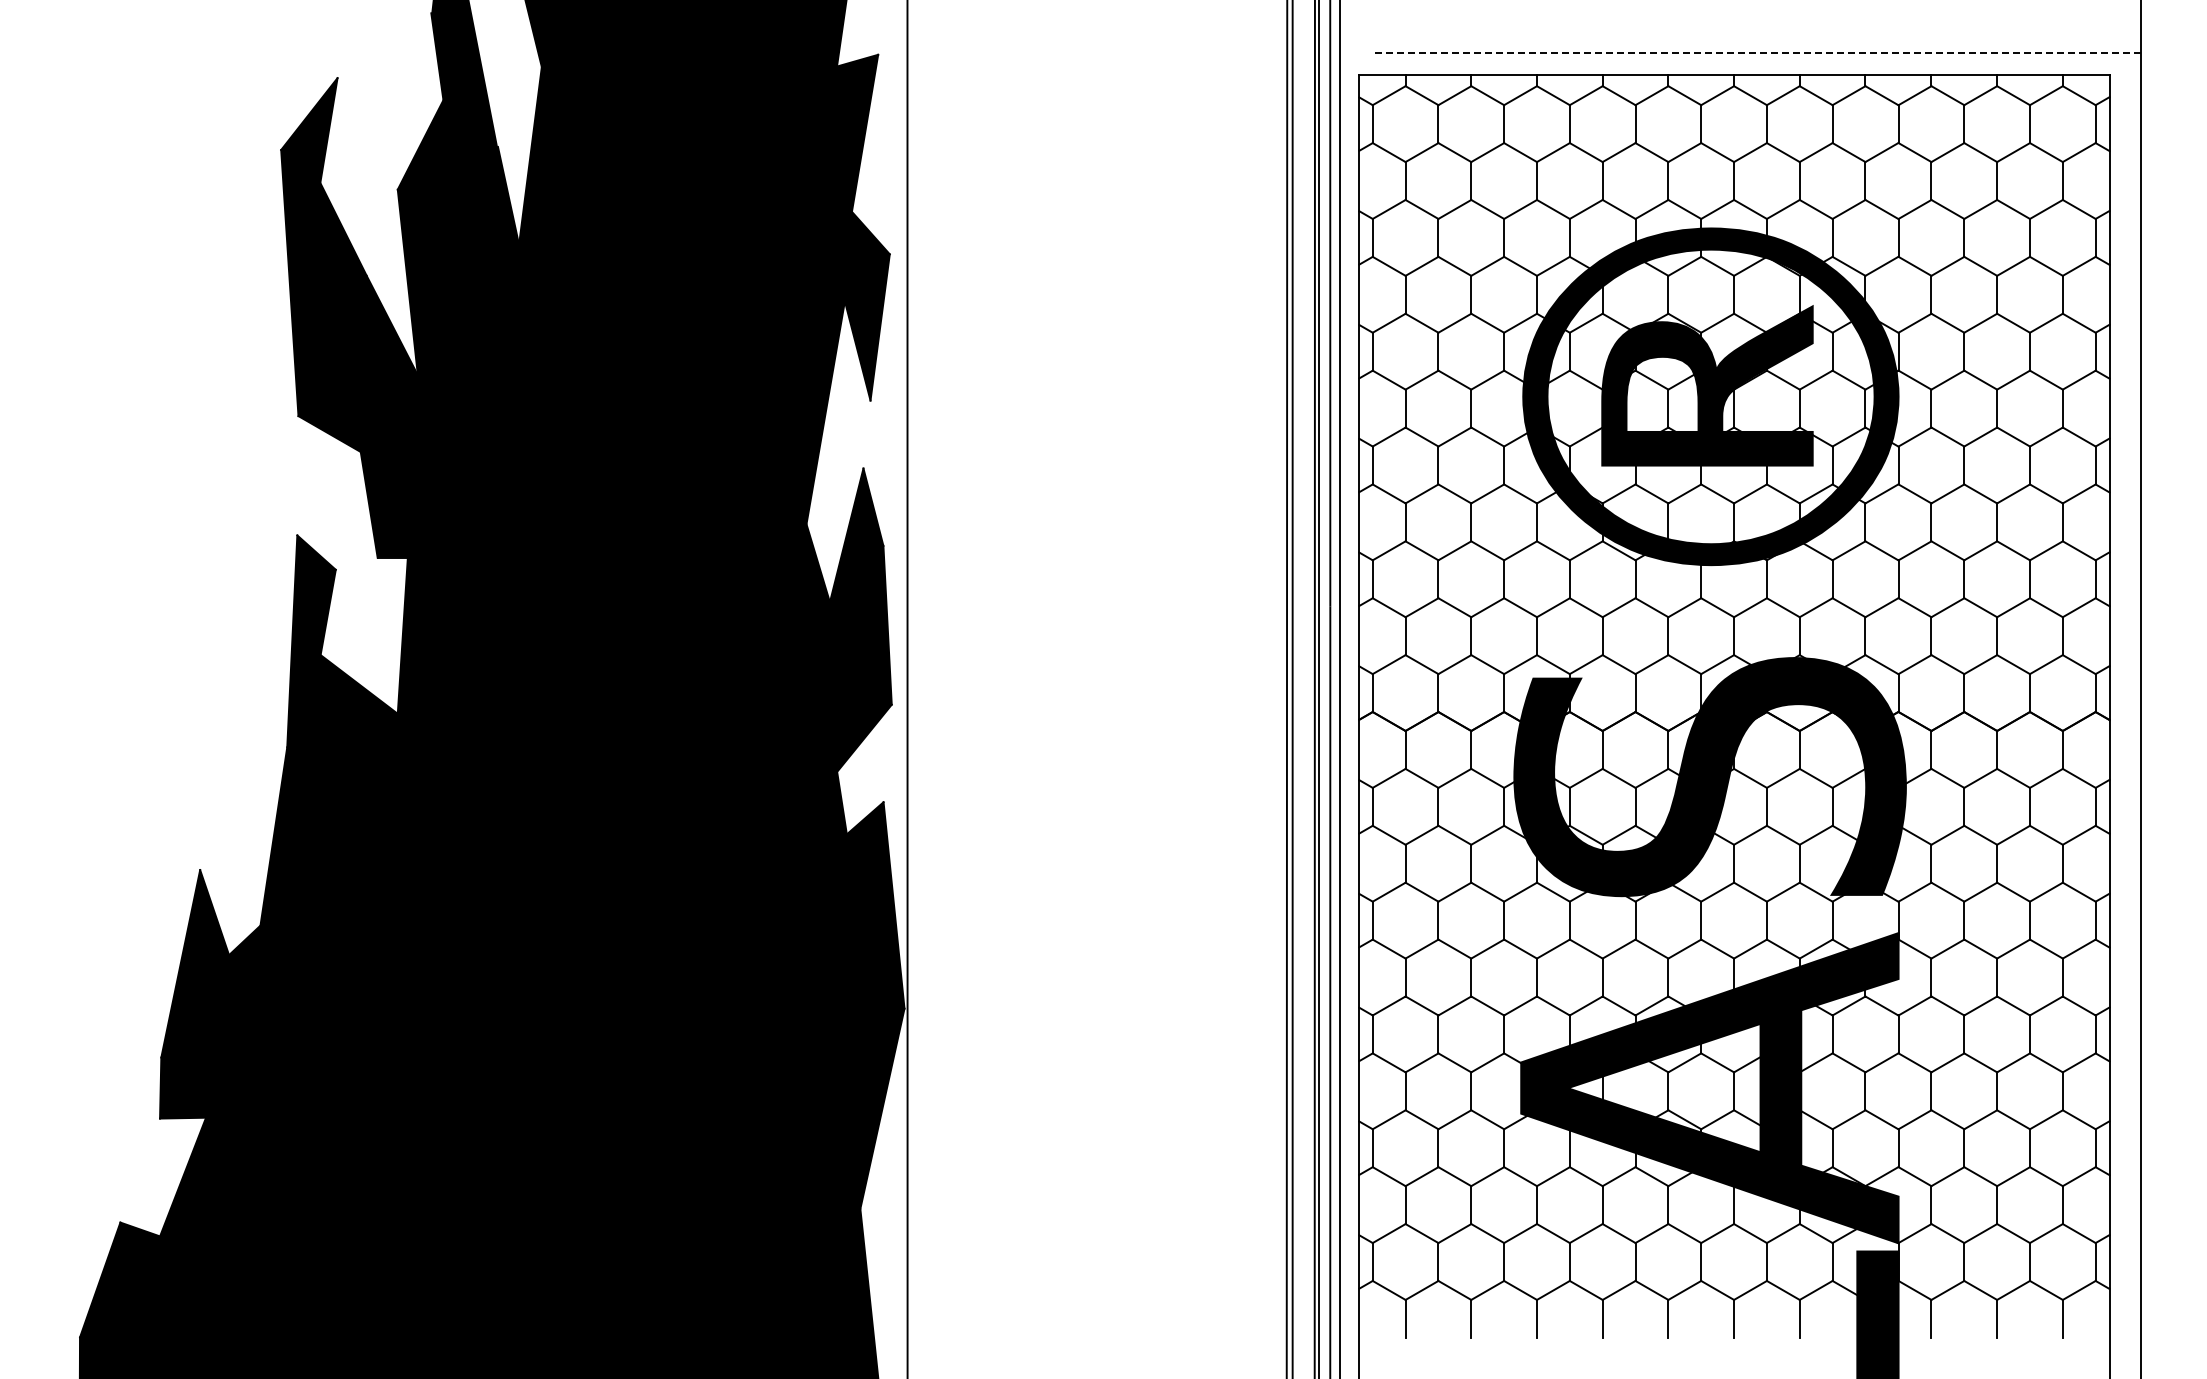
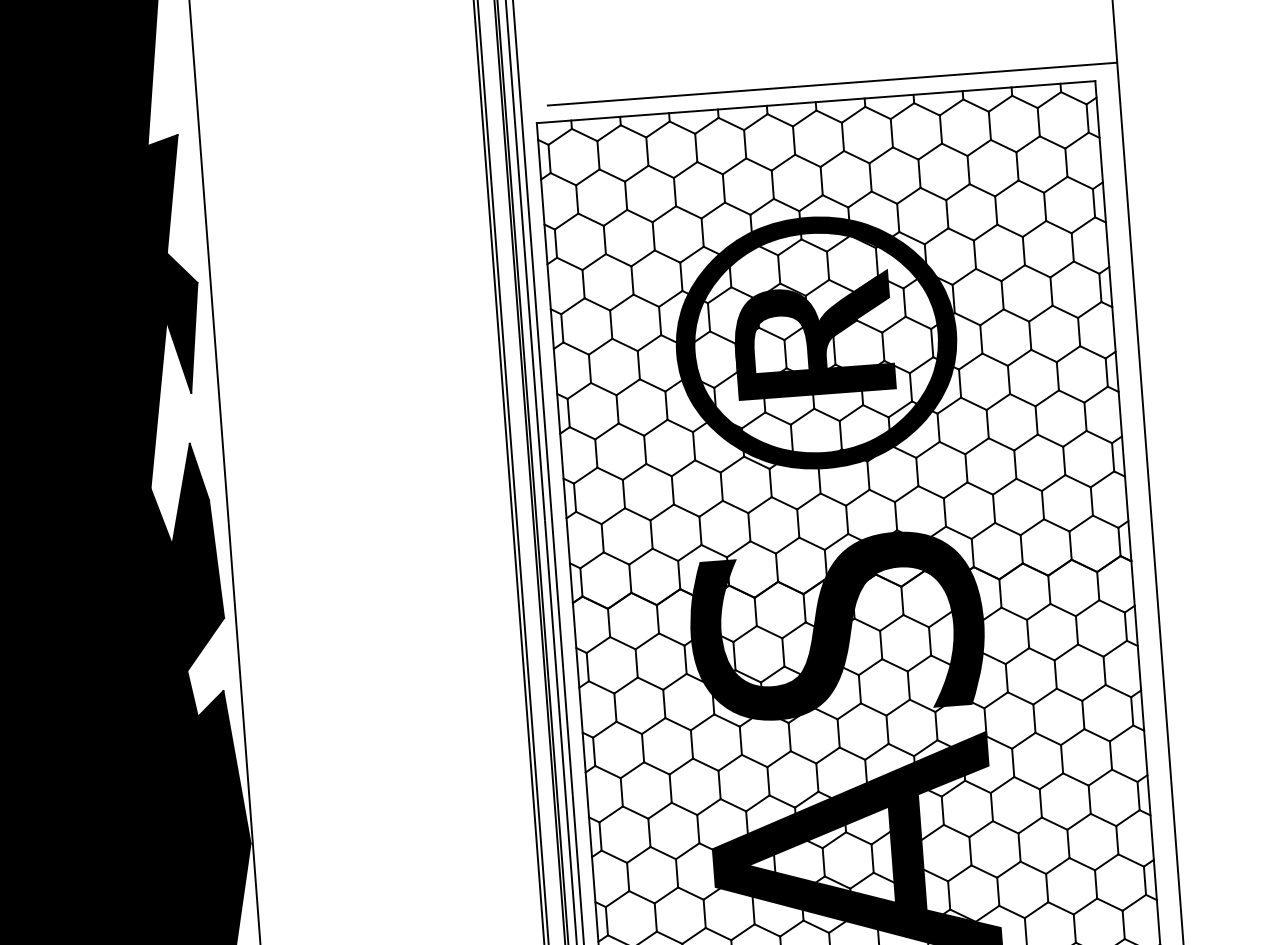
line: (1758, 52) -> (832, 84), dashed -> solid

